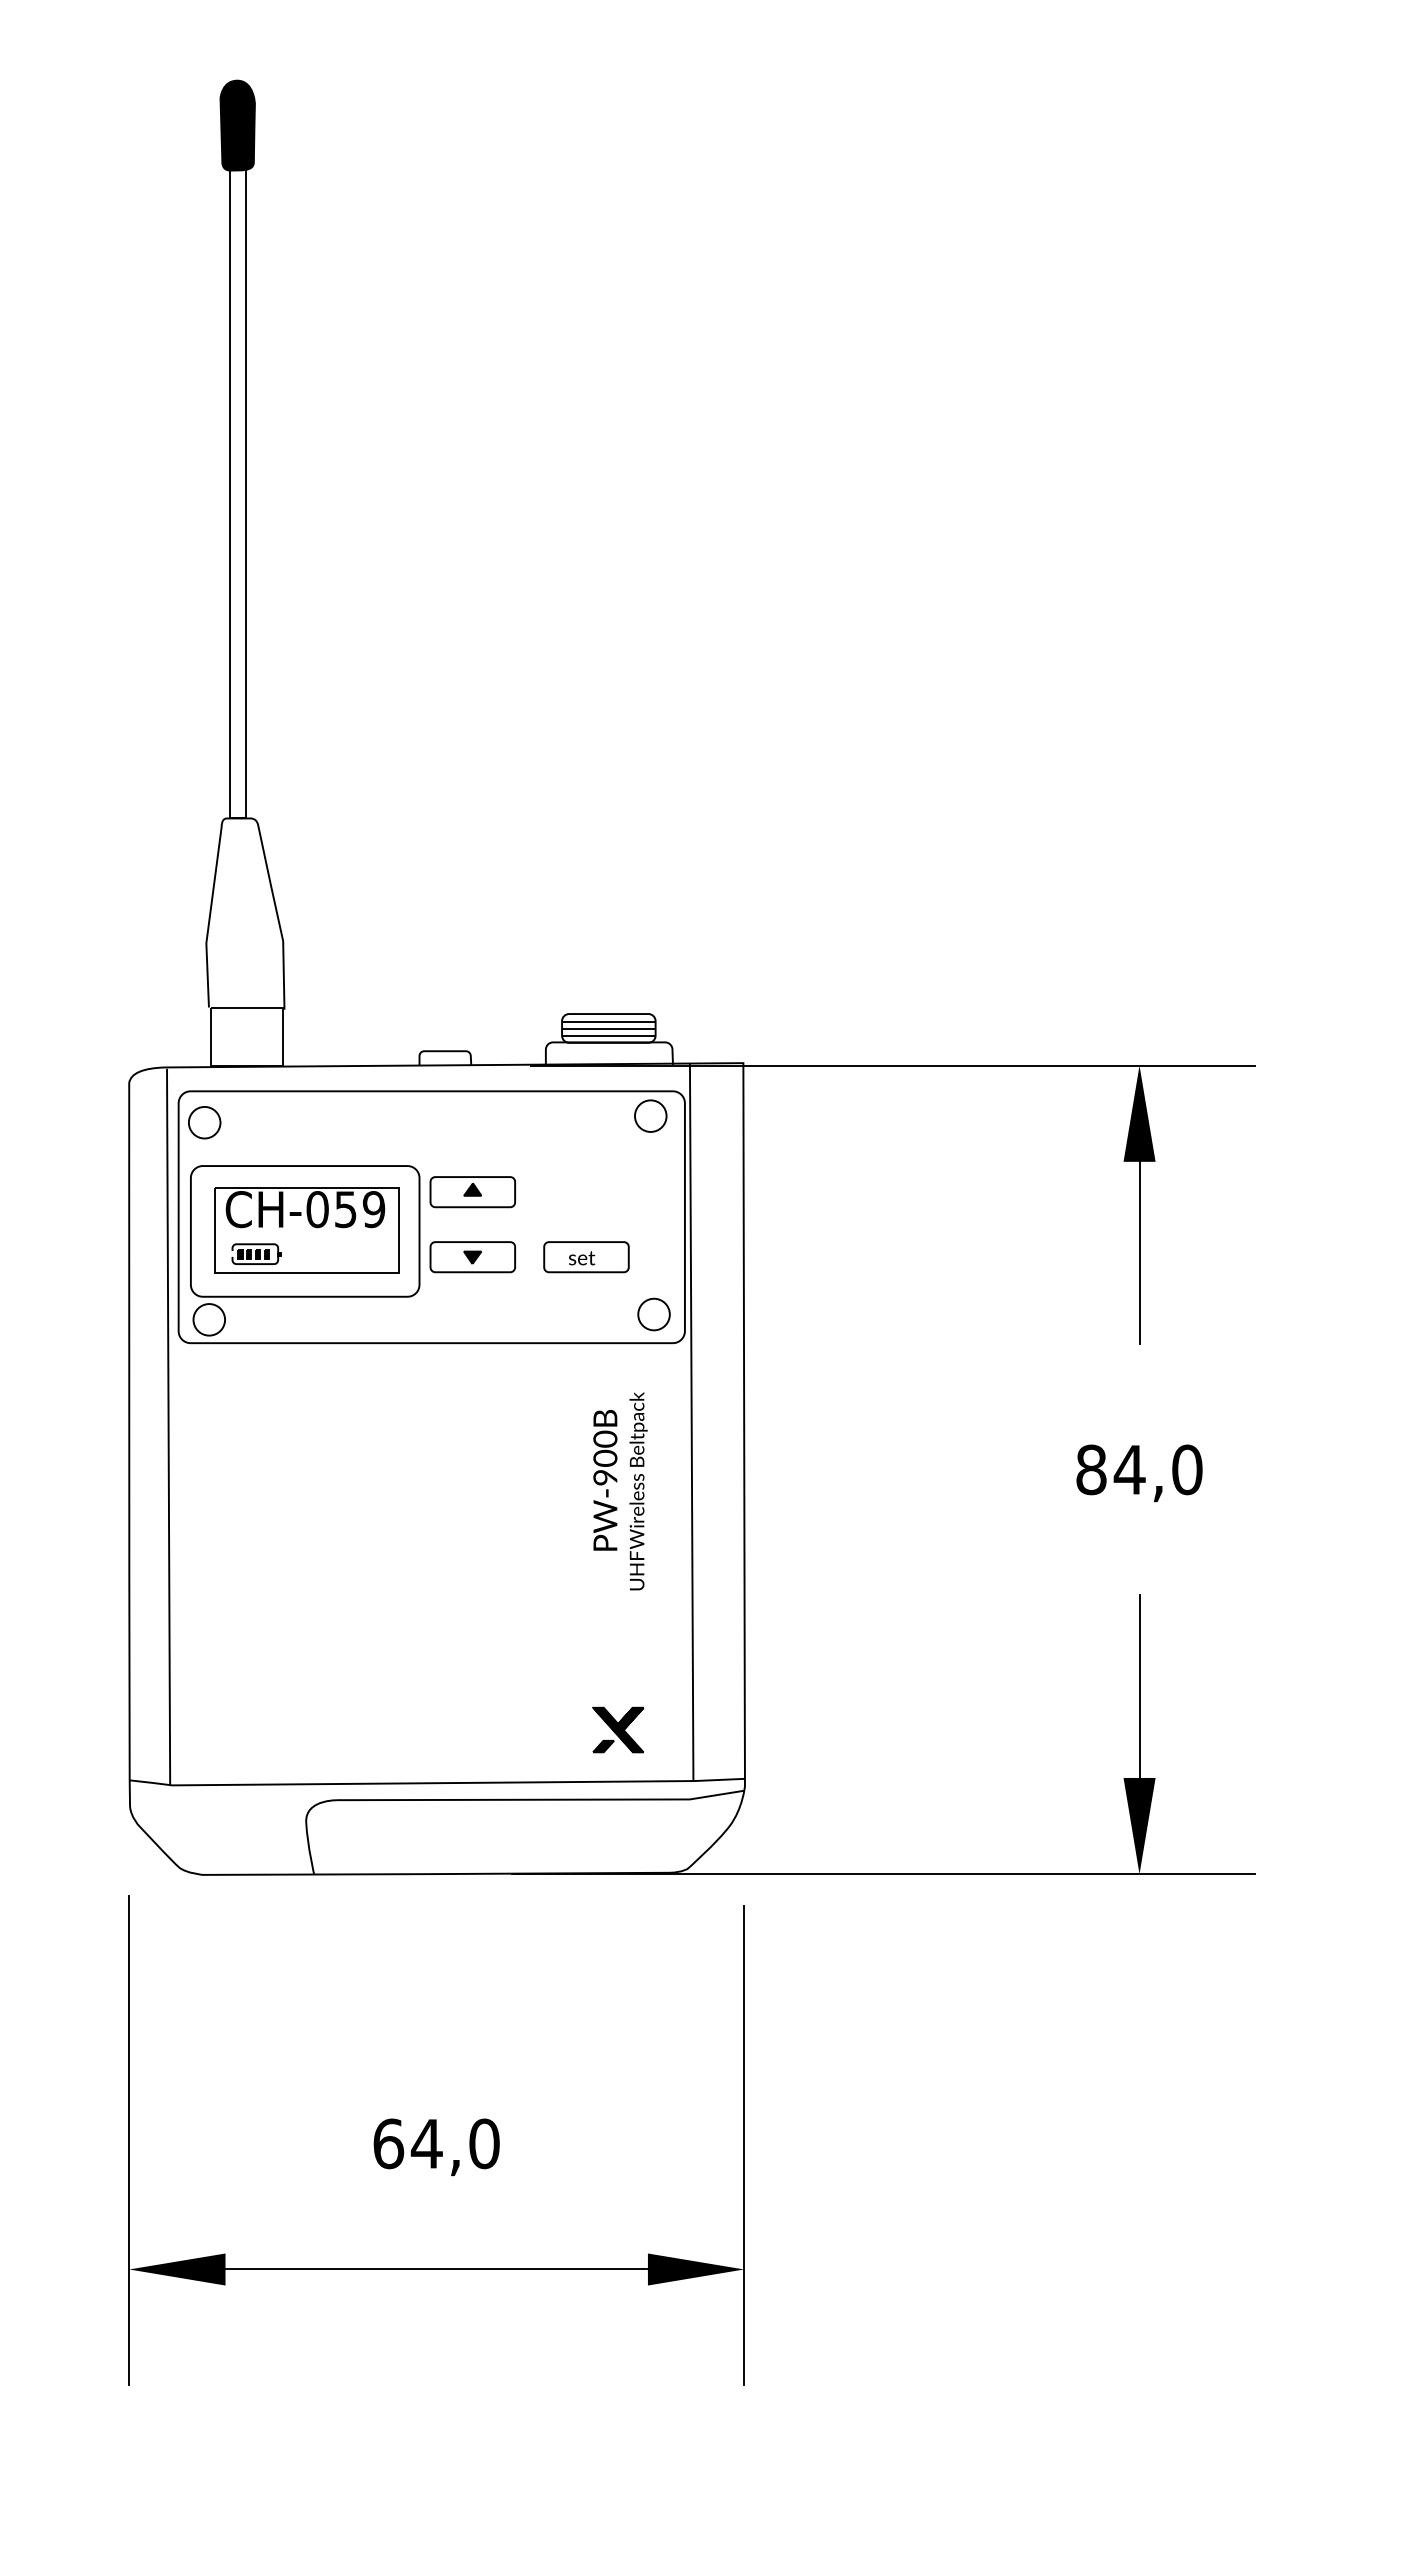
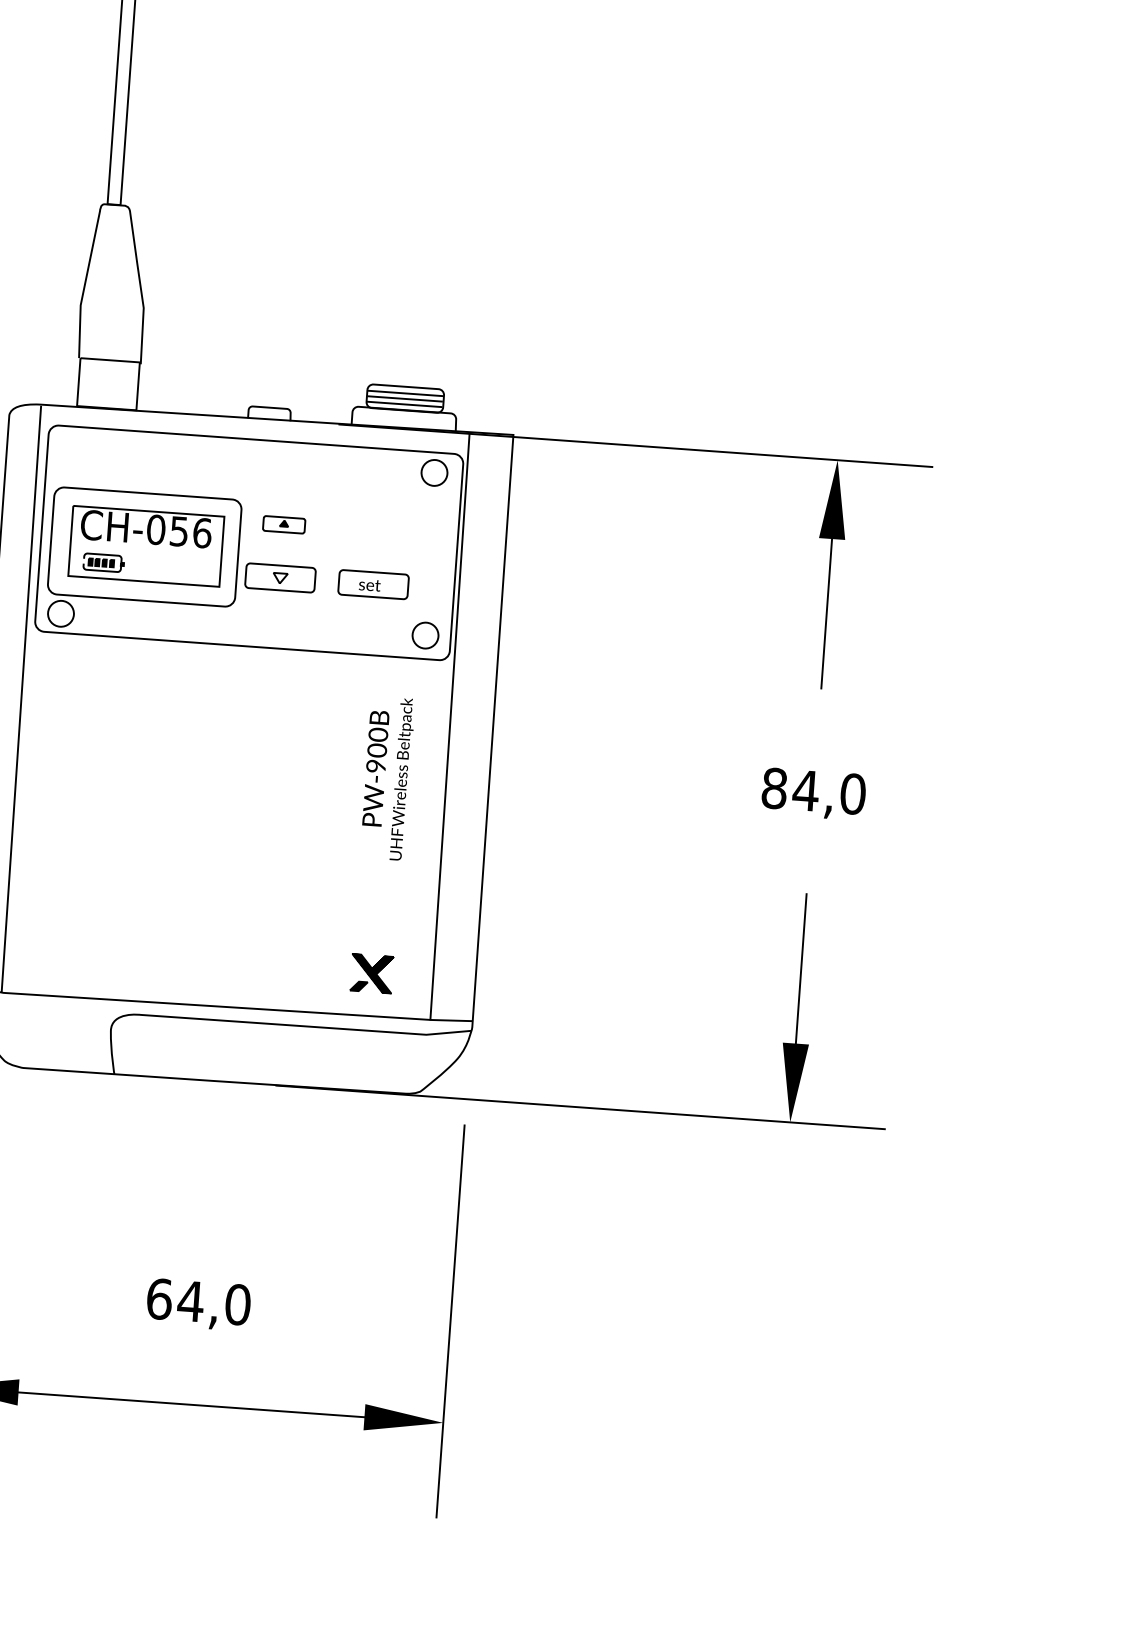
part: (204, 1122) -> (68, 451), removed
part: (472, 1192) -> (284, 524), size x0.6
text: (373, 1209) -> (201, 533), CH-059 -> CH-056
fill: (472, 1257) -> (280, 578), removed

